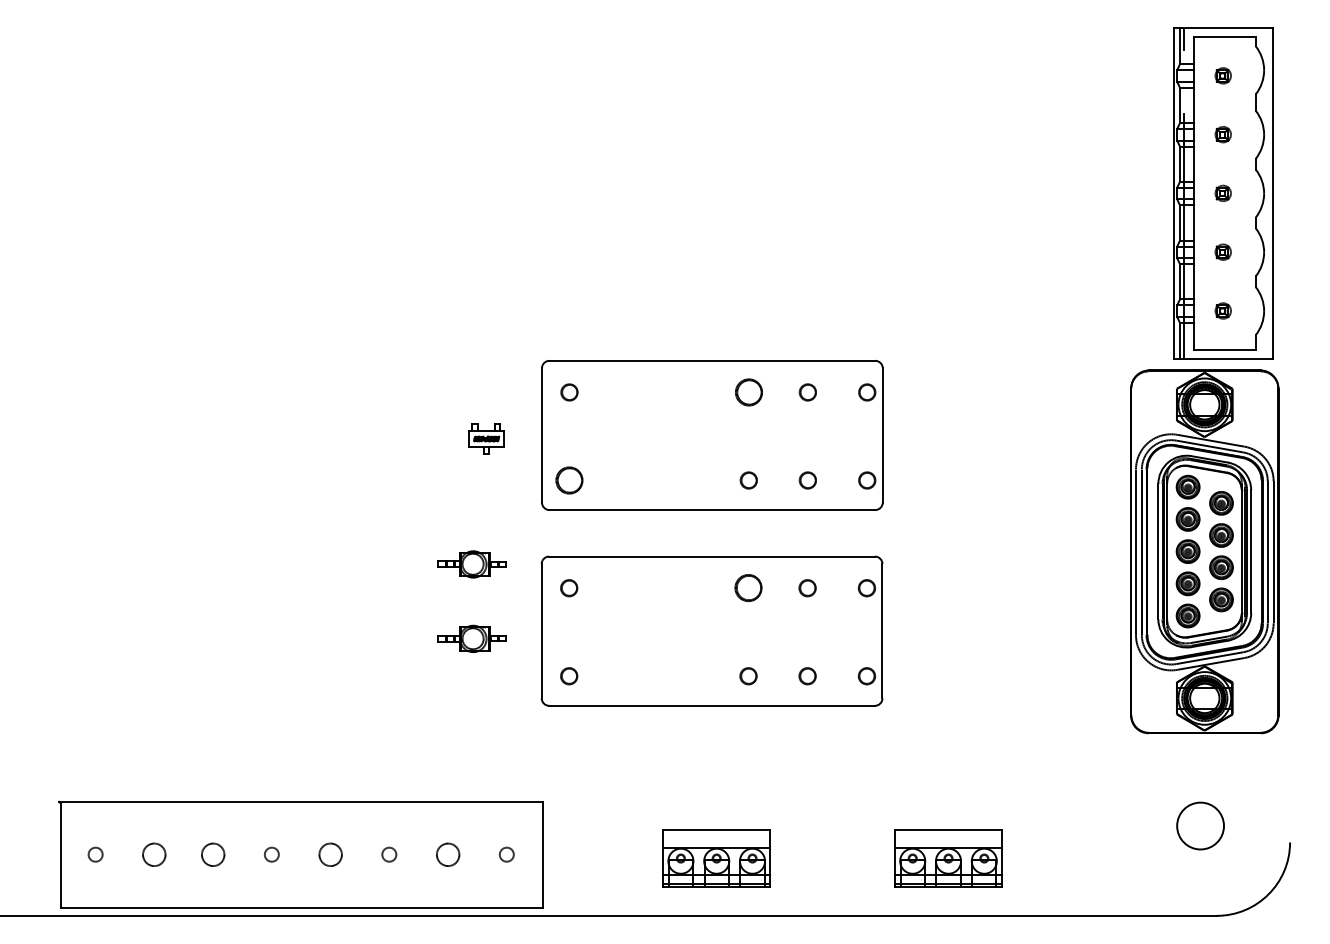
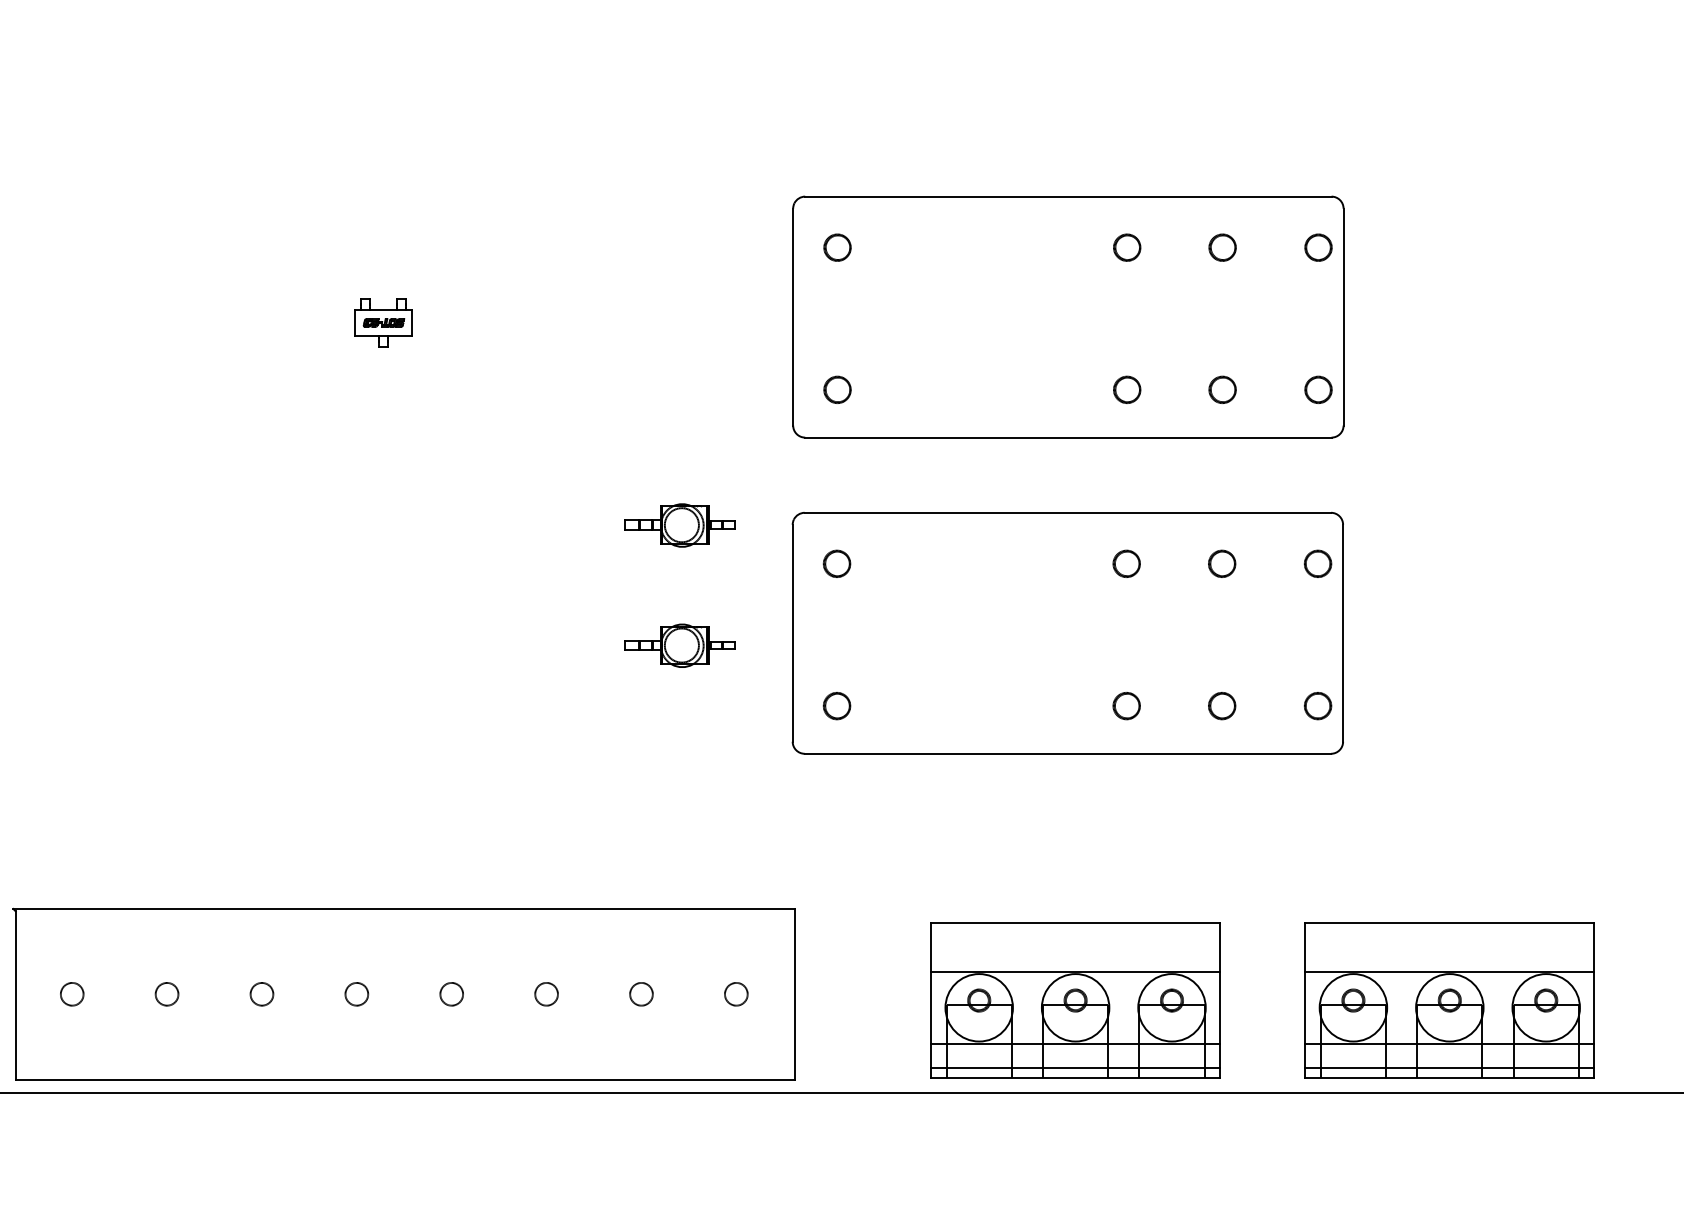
circle: (748, 392) -> (1126, 247), size x0.62
part: (486, 438) -> (383, 322), moved
circle: (569, 480) -> (837, 389), size x0.62
circle: (748, 588) -> (1126, 564), size x0.62
circle: (154, 854) -> (167, 993), size x0.62
circle: (212, 854) -> (260, 993), size x0.62
circle: (330, 854) -> (451, 993), size x0.62
circle: (447, 854) -> (640, 993), size x0.62
part: (716, 858) -> (1075, 1000), size x1.67
part: (948, 858) -> (1449, 1000), size x1.67

